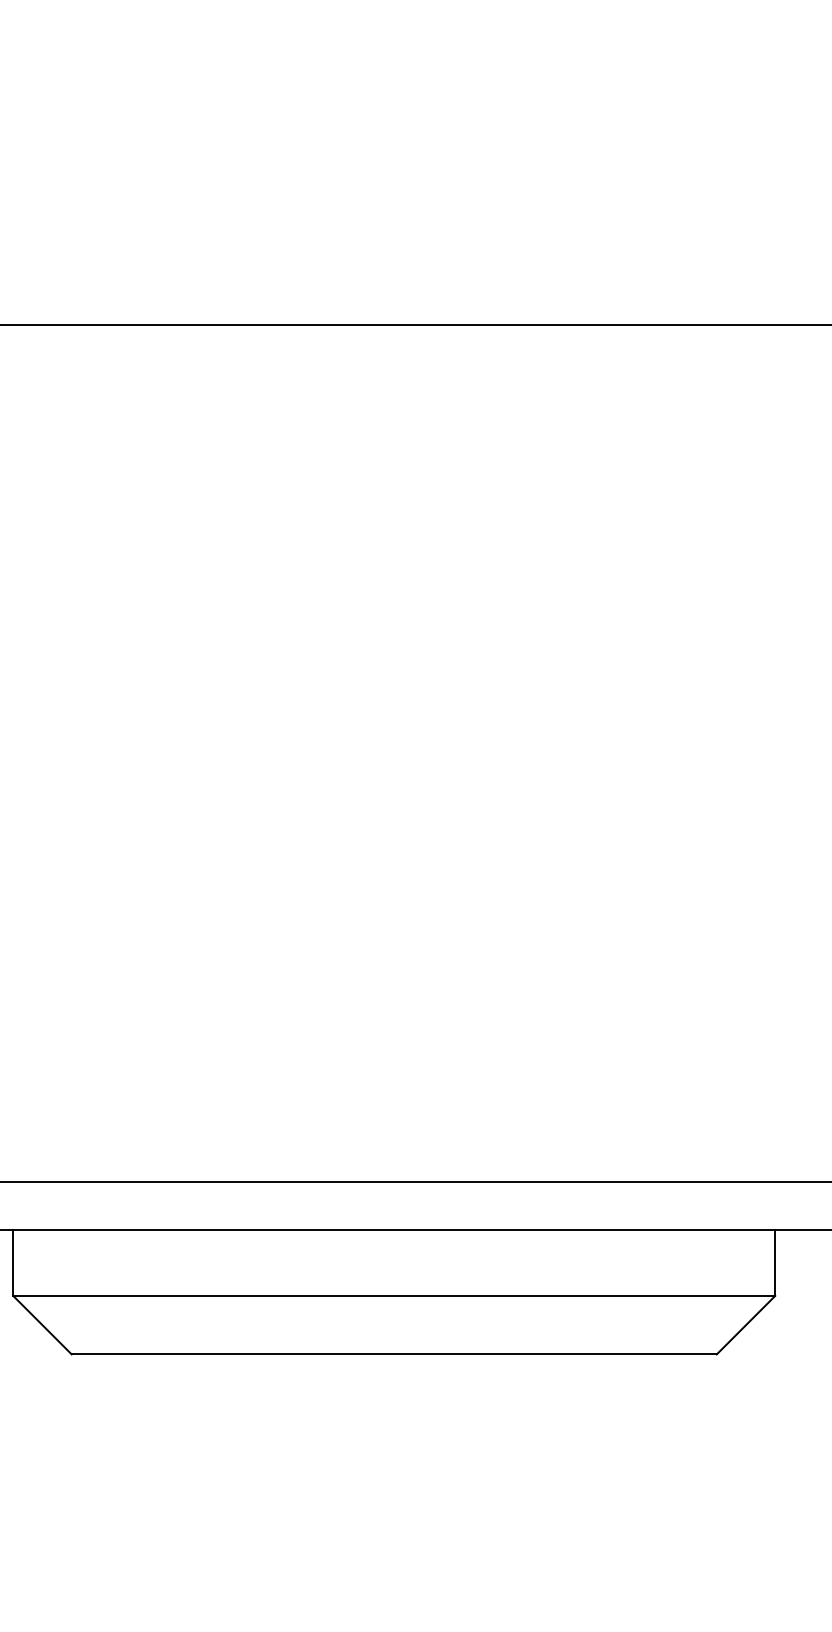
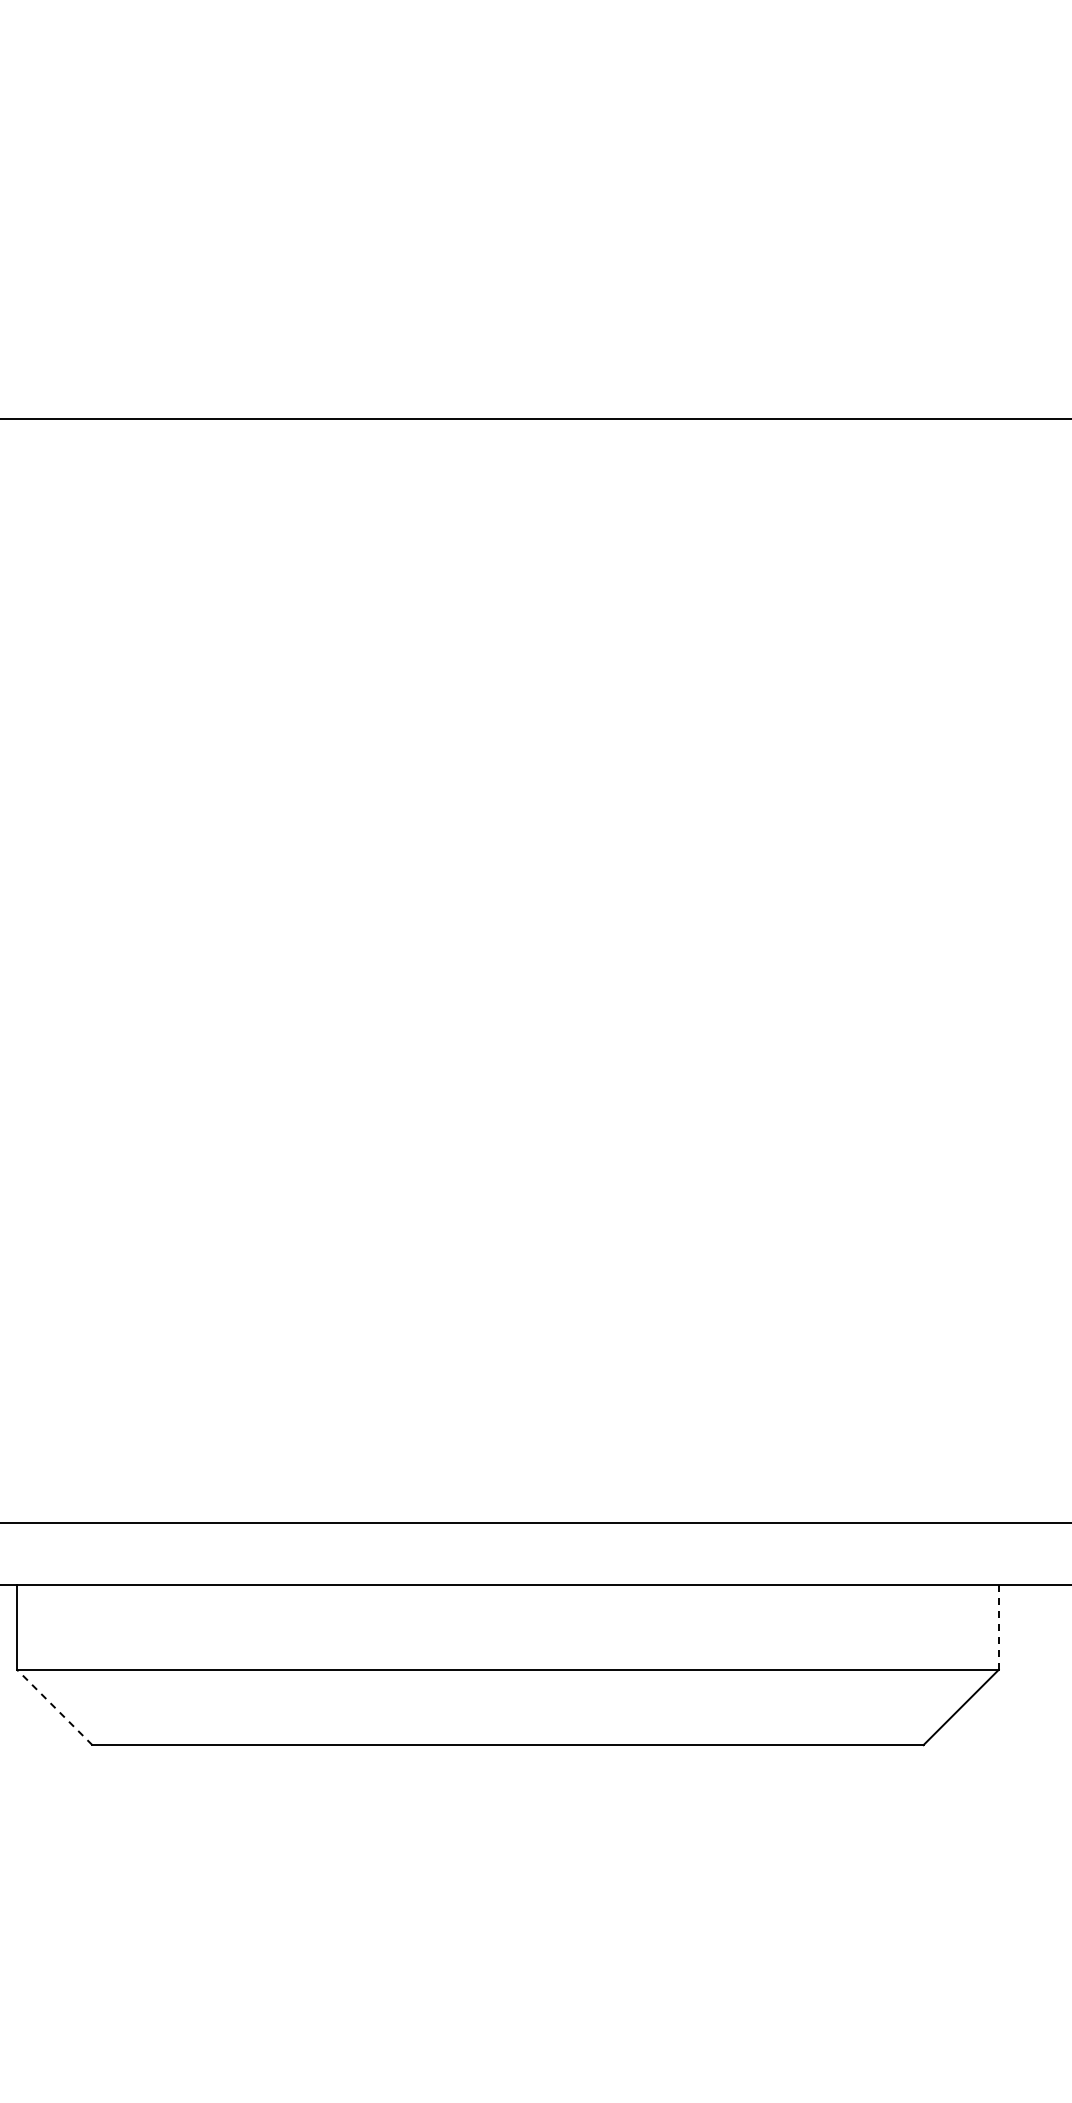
line: (774, 1263) -> (998, 1627), solid -> dashed
line: (42, 1325) -> (54, 1707), solid -> dashed

